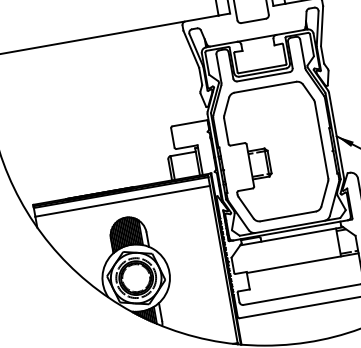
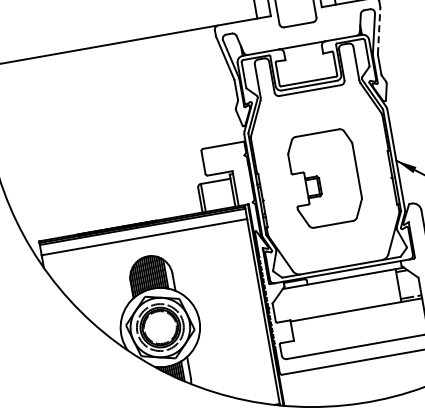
line: (322, 25) -> (379, 30), solid -> dashed
part: (275, 151) -> (324, 178), size x0.6

